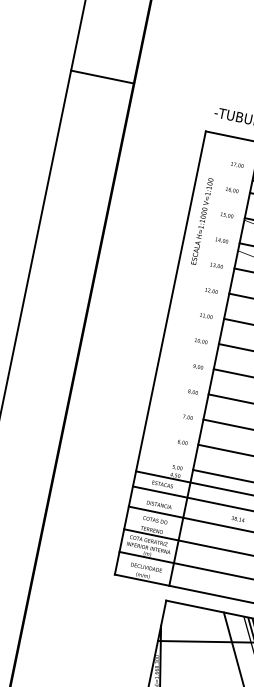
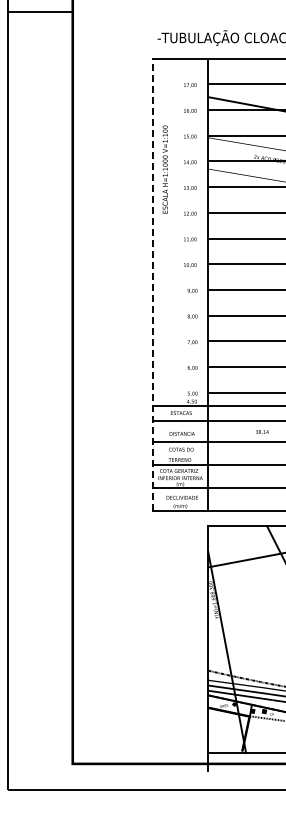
line: (102, 77) -> (40, 12), moved
text: (201, 221) -> (164, 169), moved
line: (160, 352) -> (152, 284), solid -> dashed

